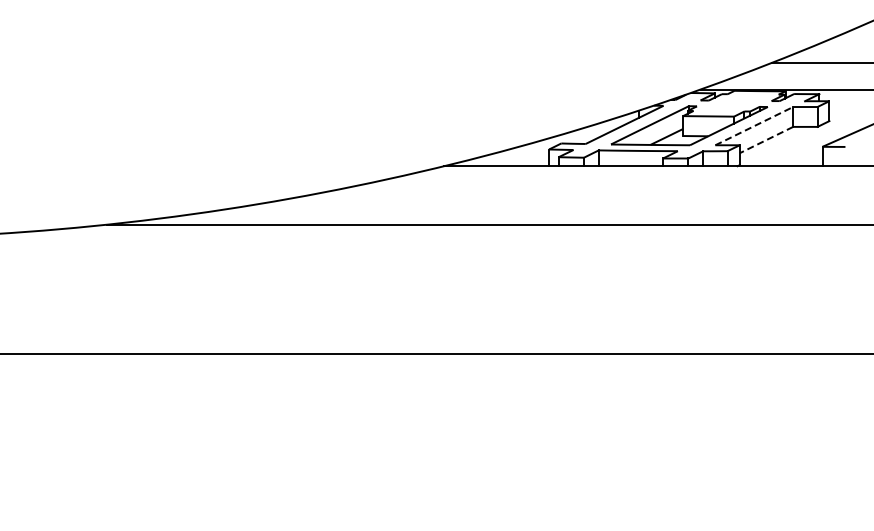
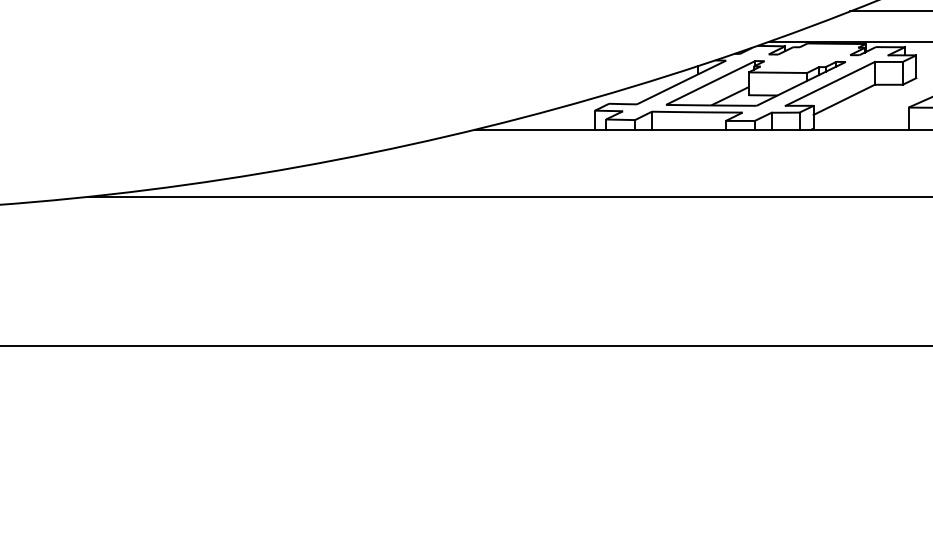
line: (754, 125) -> (830, 83), dashed -> solid
line: (766, 140) -> (844, 100), dashed -> solid

